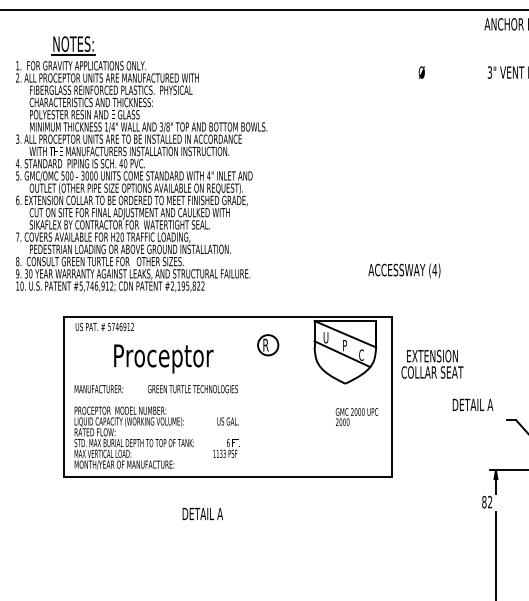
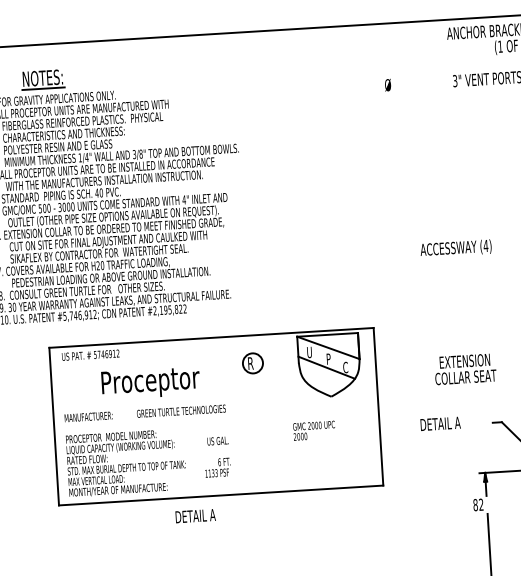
text: (404, 270) -> (456, 248), moved
text: (432, 363) -> (465, 368), moved
text: (472, 404) -> (440, 423), moved
text: (356, 416) -> (313, 430), moved
text: (202, 513) -> (195, 515), moved

